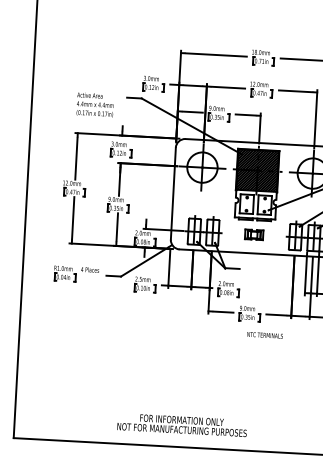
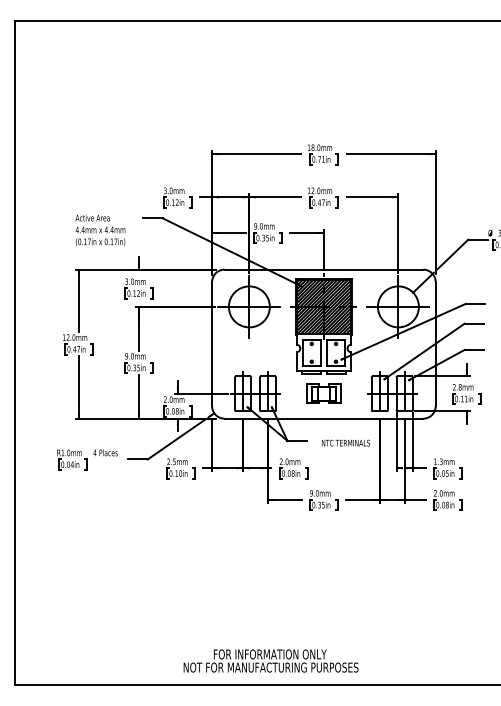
part: (253, 234) -> (323, 393), size x1.43
text: (265, 334) -> (346, 442), moved
text: (181, 424) -> (270, 660), moved

